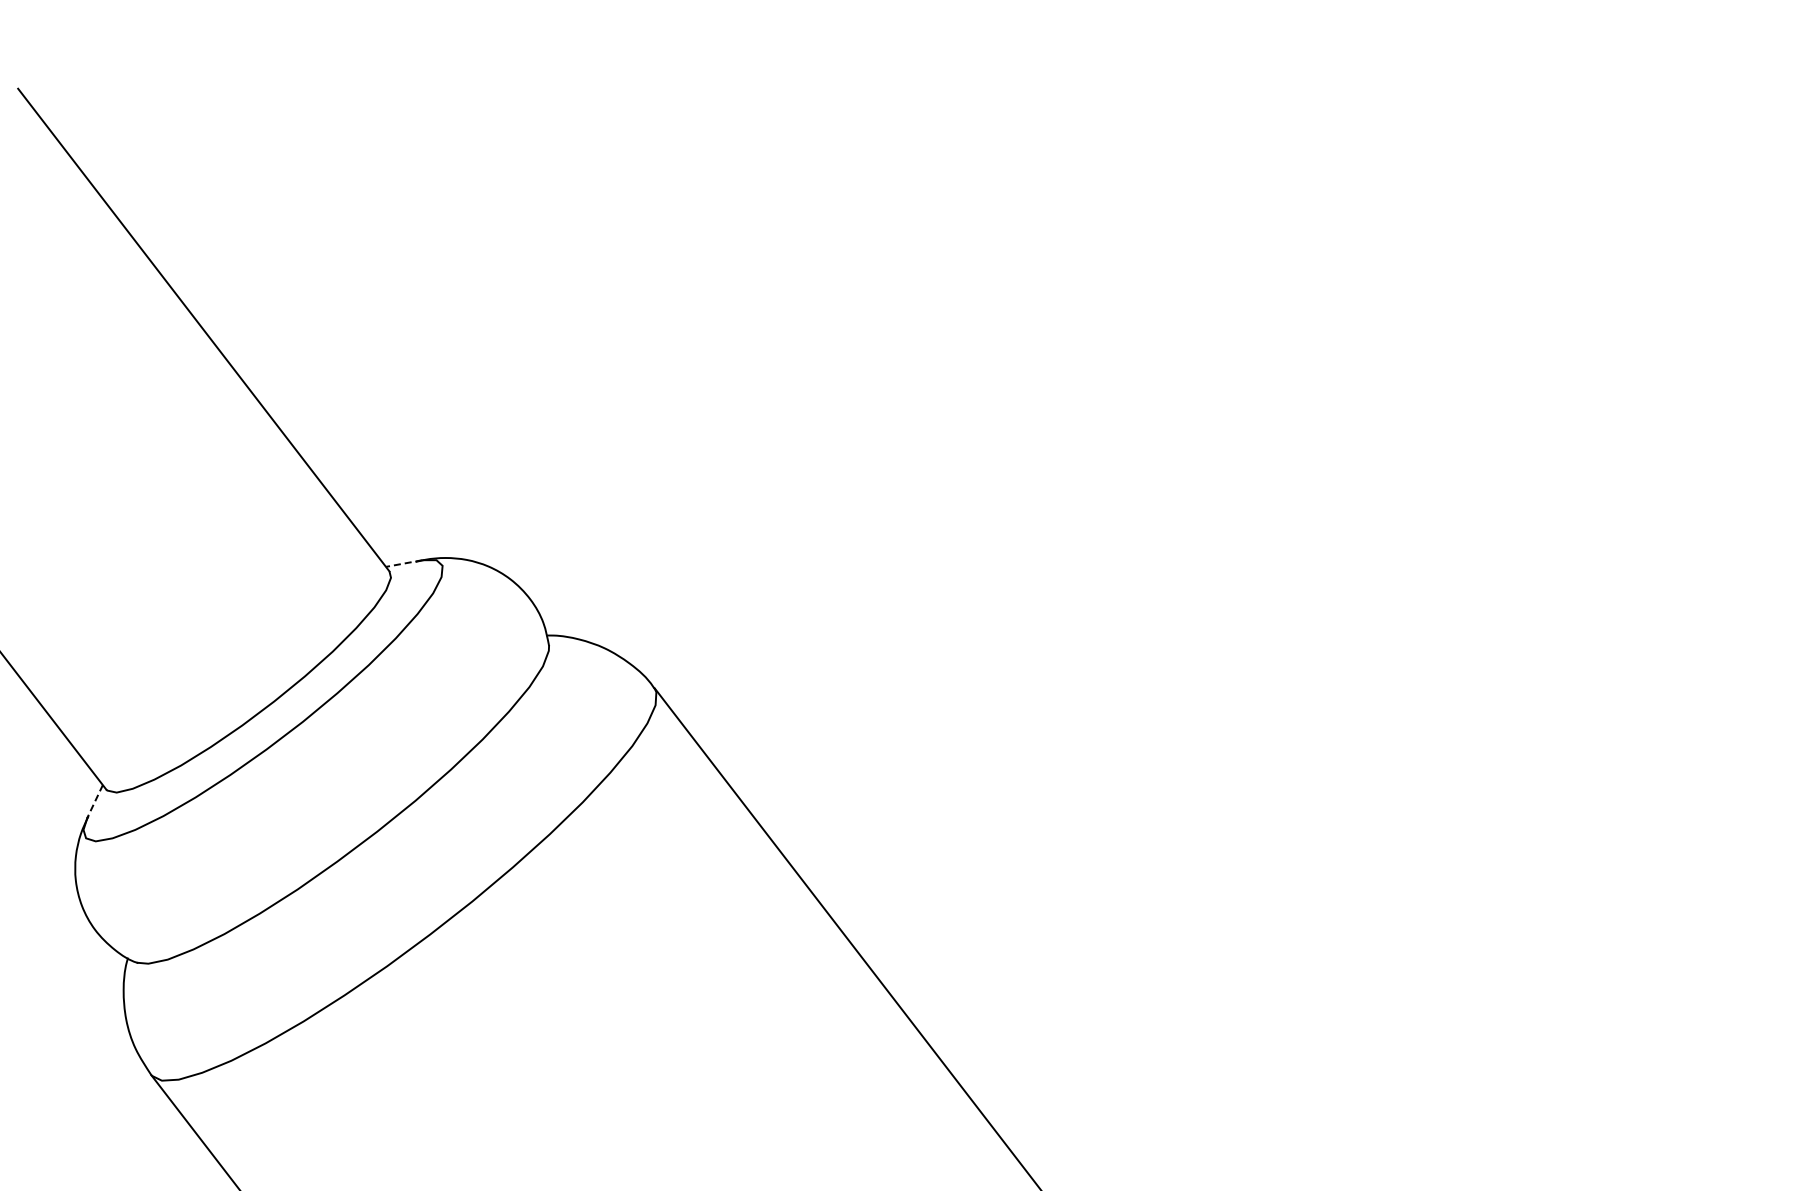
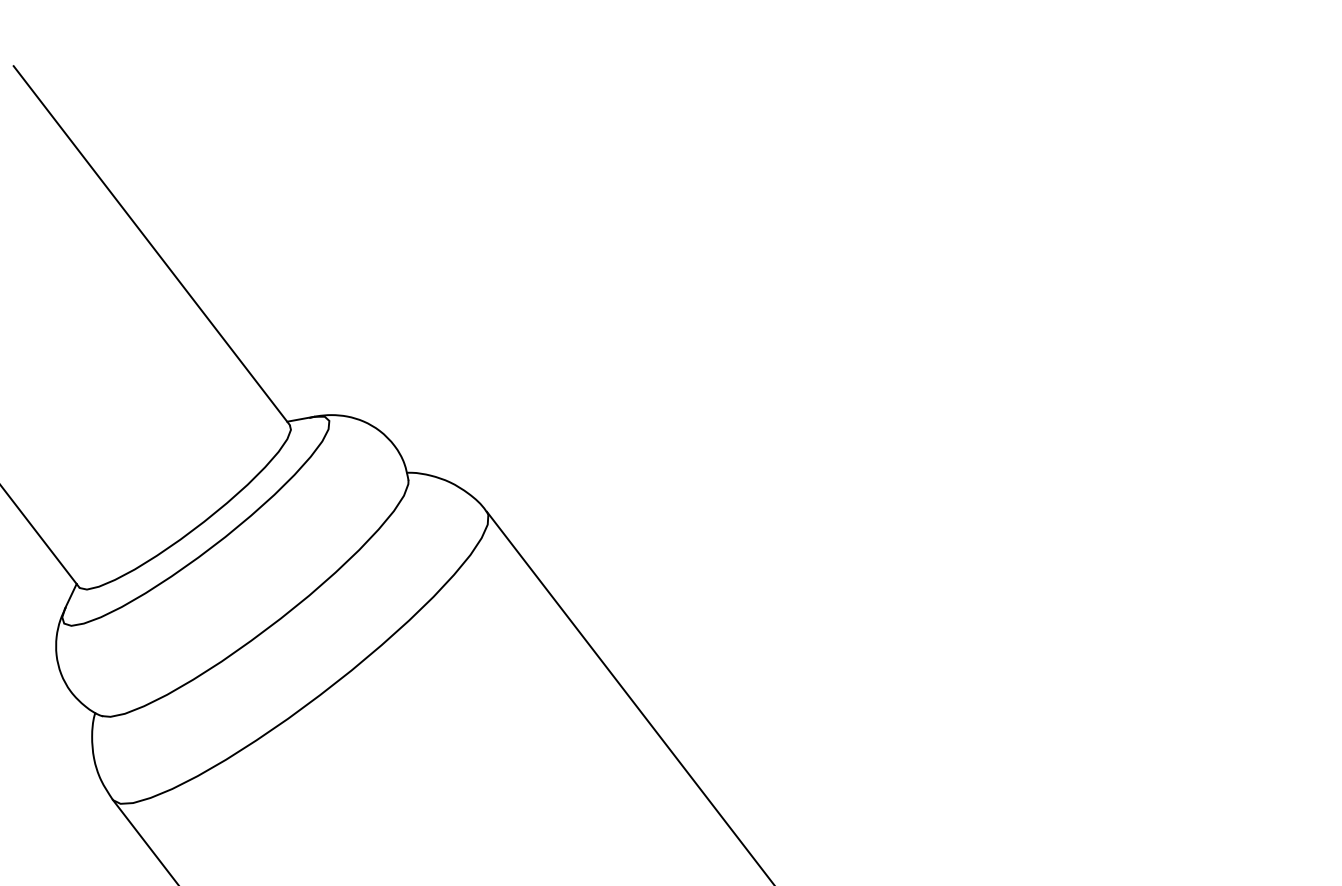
line: (403, 563) -> (300, 419), dashed -> solid
line: (95, 801) -> (71, 596), dashed -> solid

